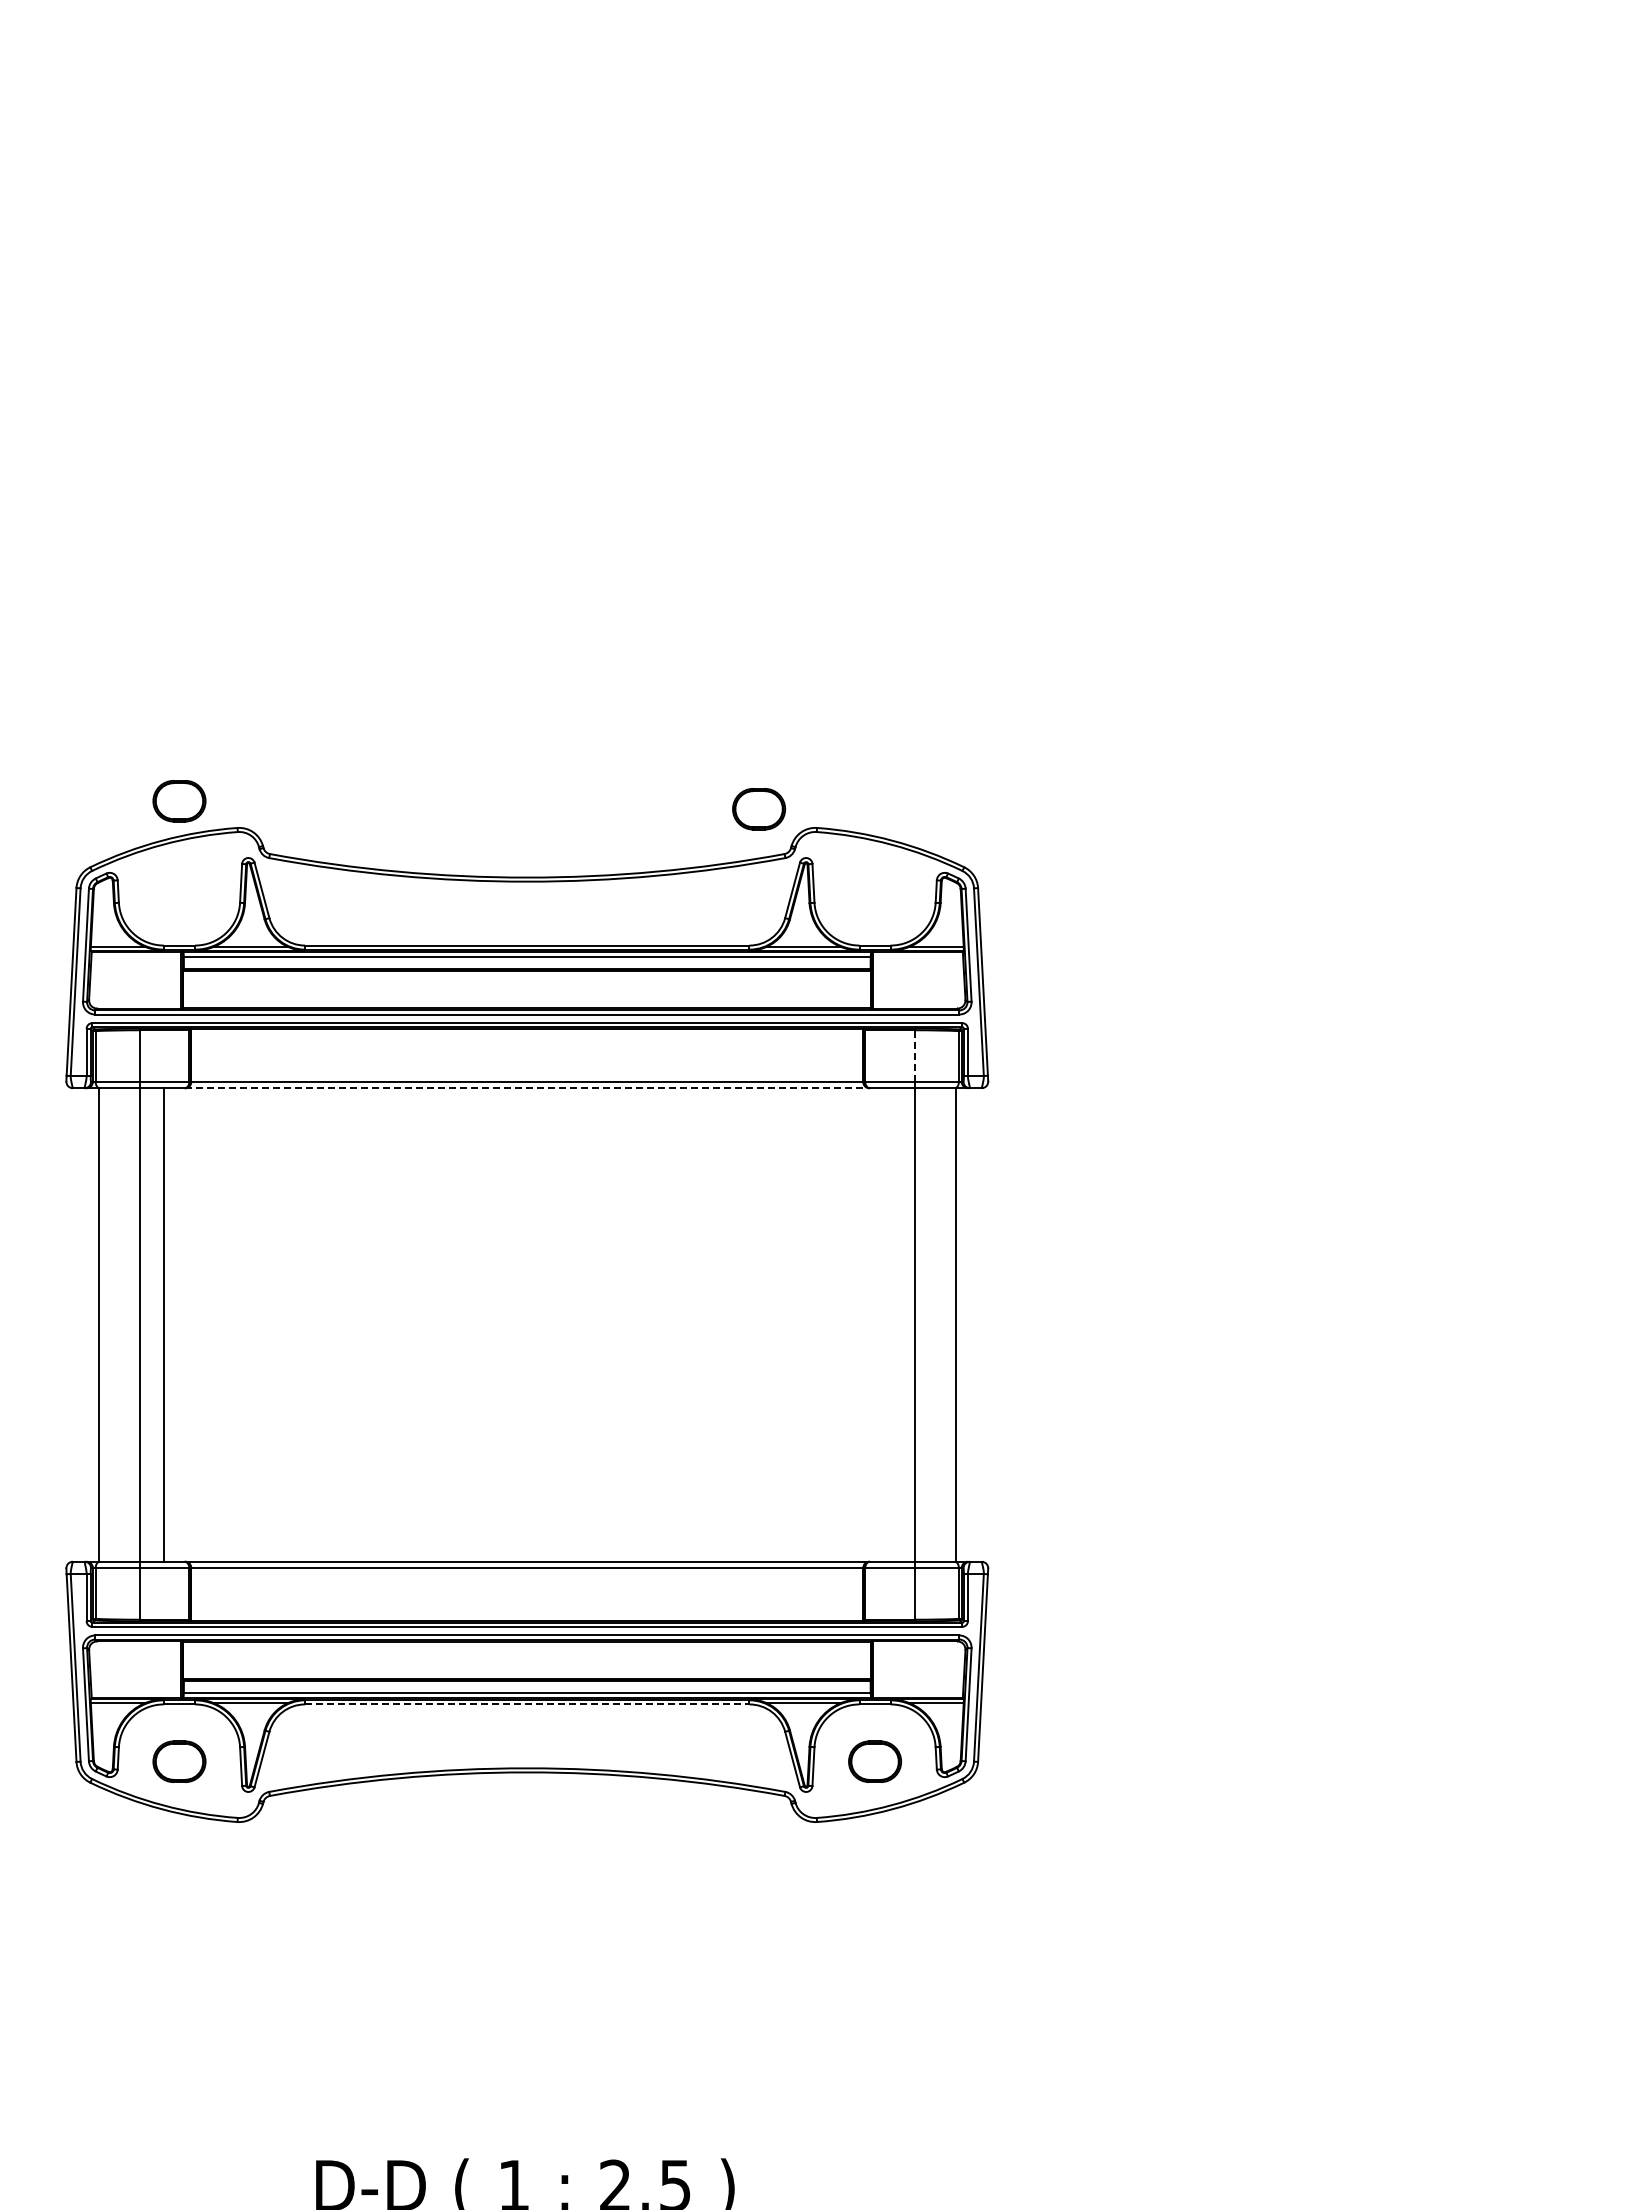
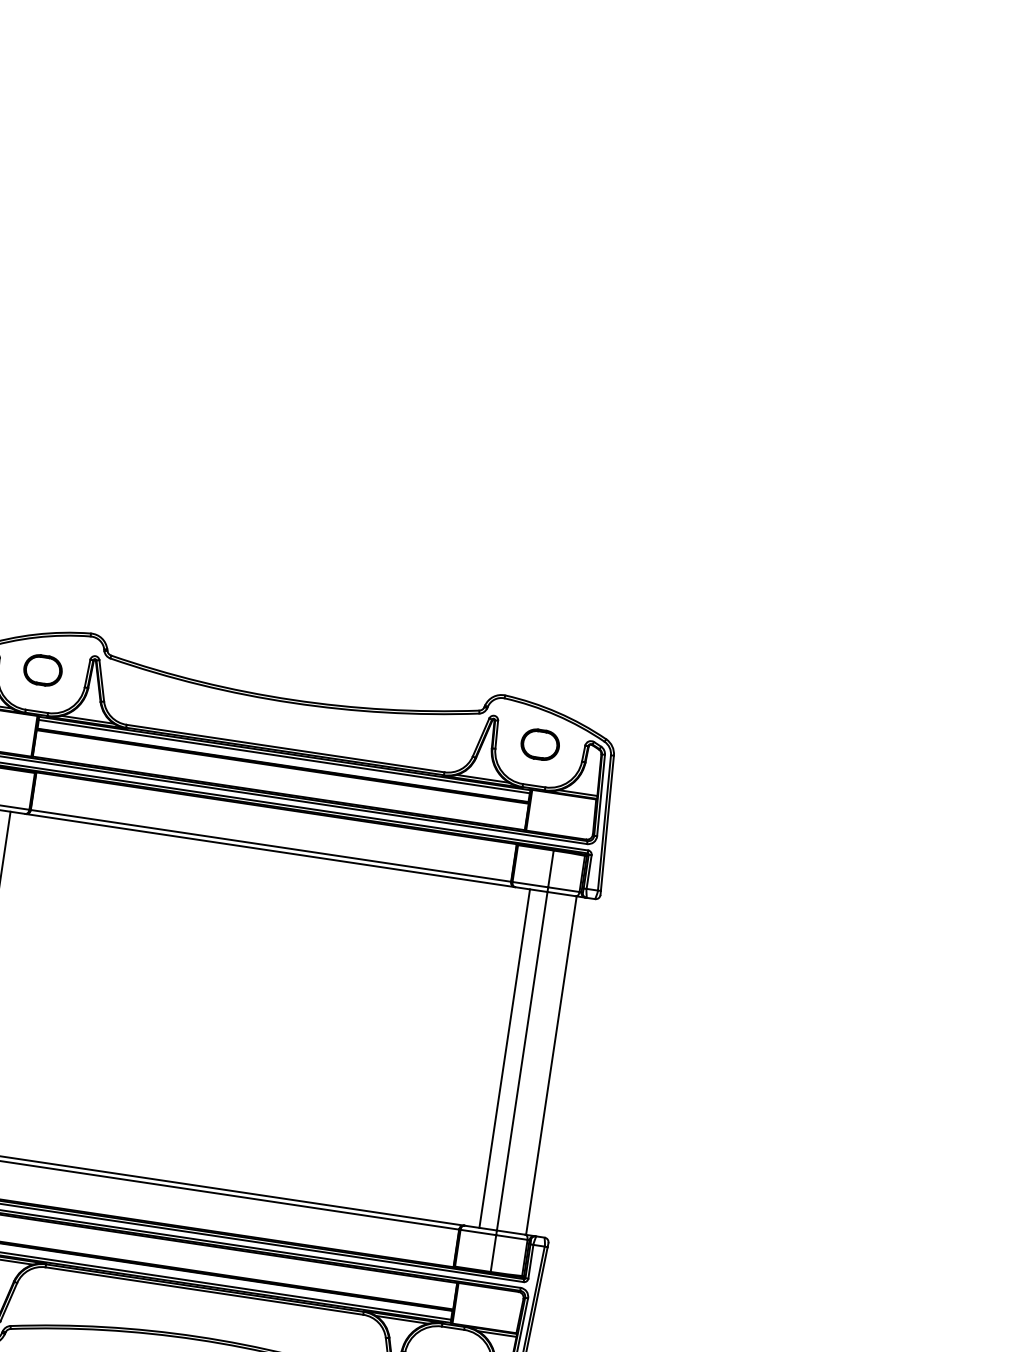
part: (179, 801) -> (43, 670), moved
part: (759, 809) -> (540, 744), moved
line: (915, 1055) -> (551, 868), dashed -> solid
line: (527, 1088) -> (270, 850), dashed -> solid
line: (890, 1324) -> (504, 1058), added
line: (527, 1704) -> (204, 1291), dashed -> solid

